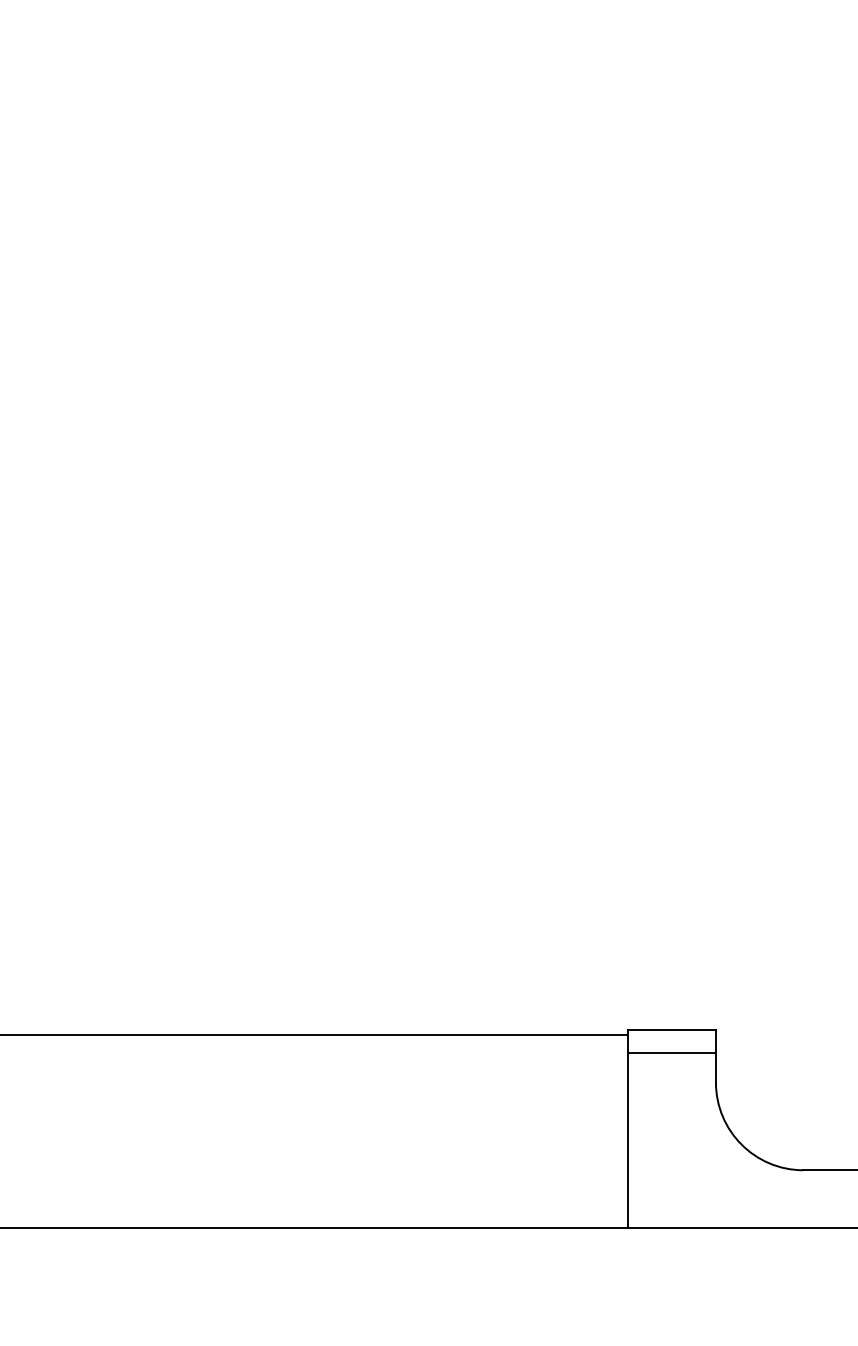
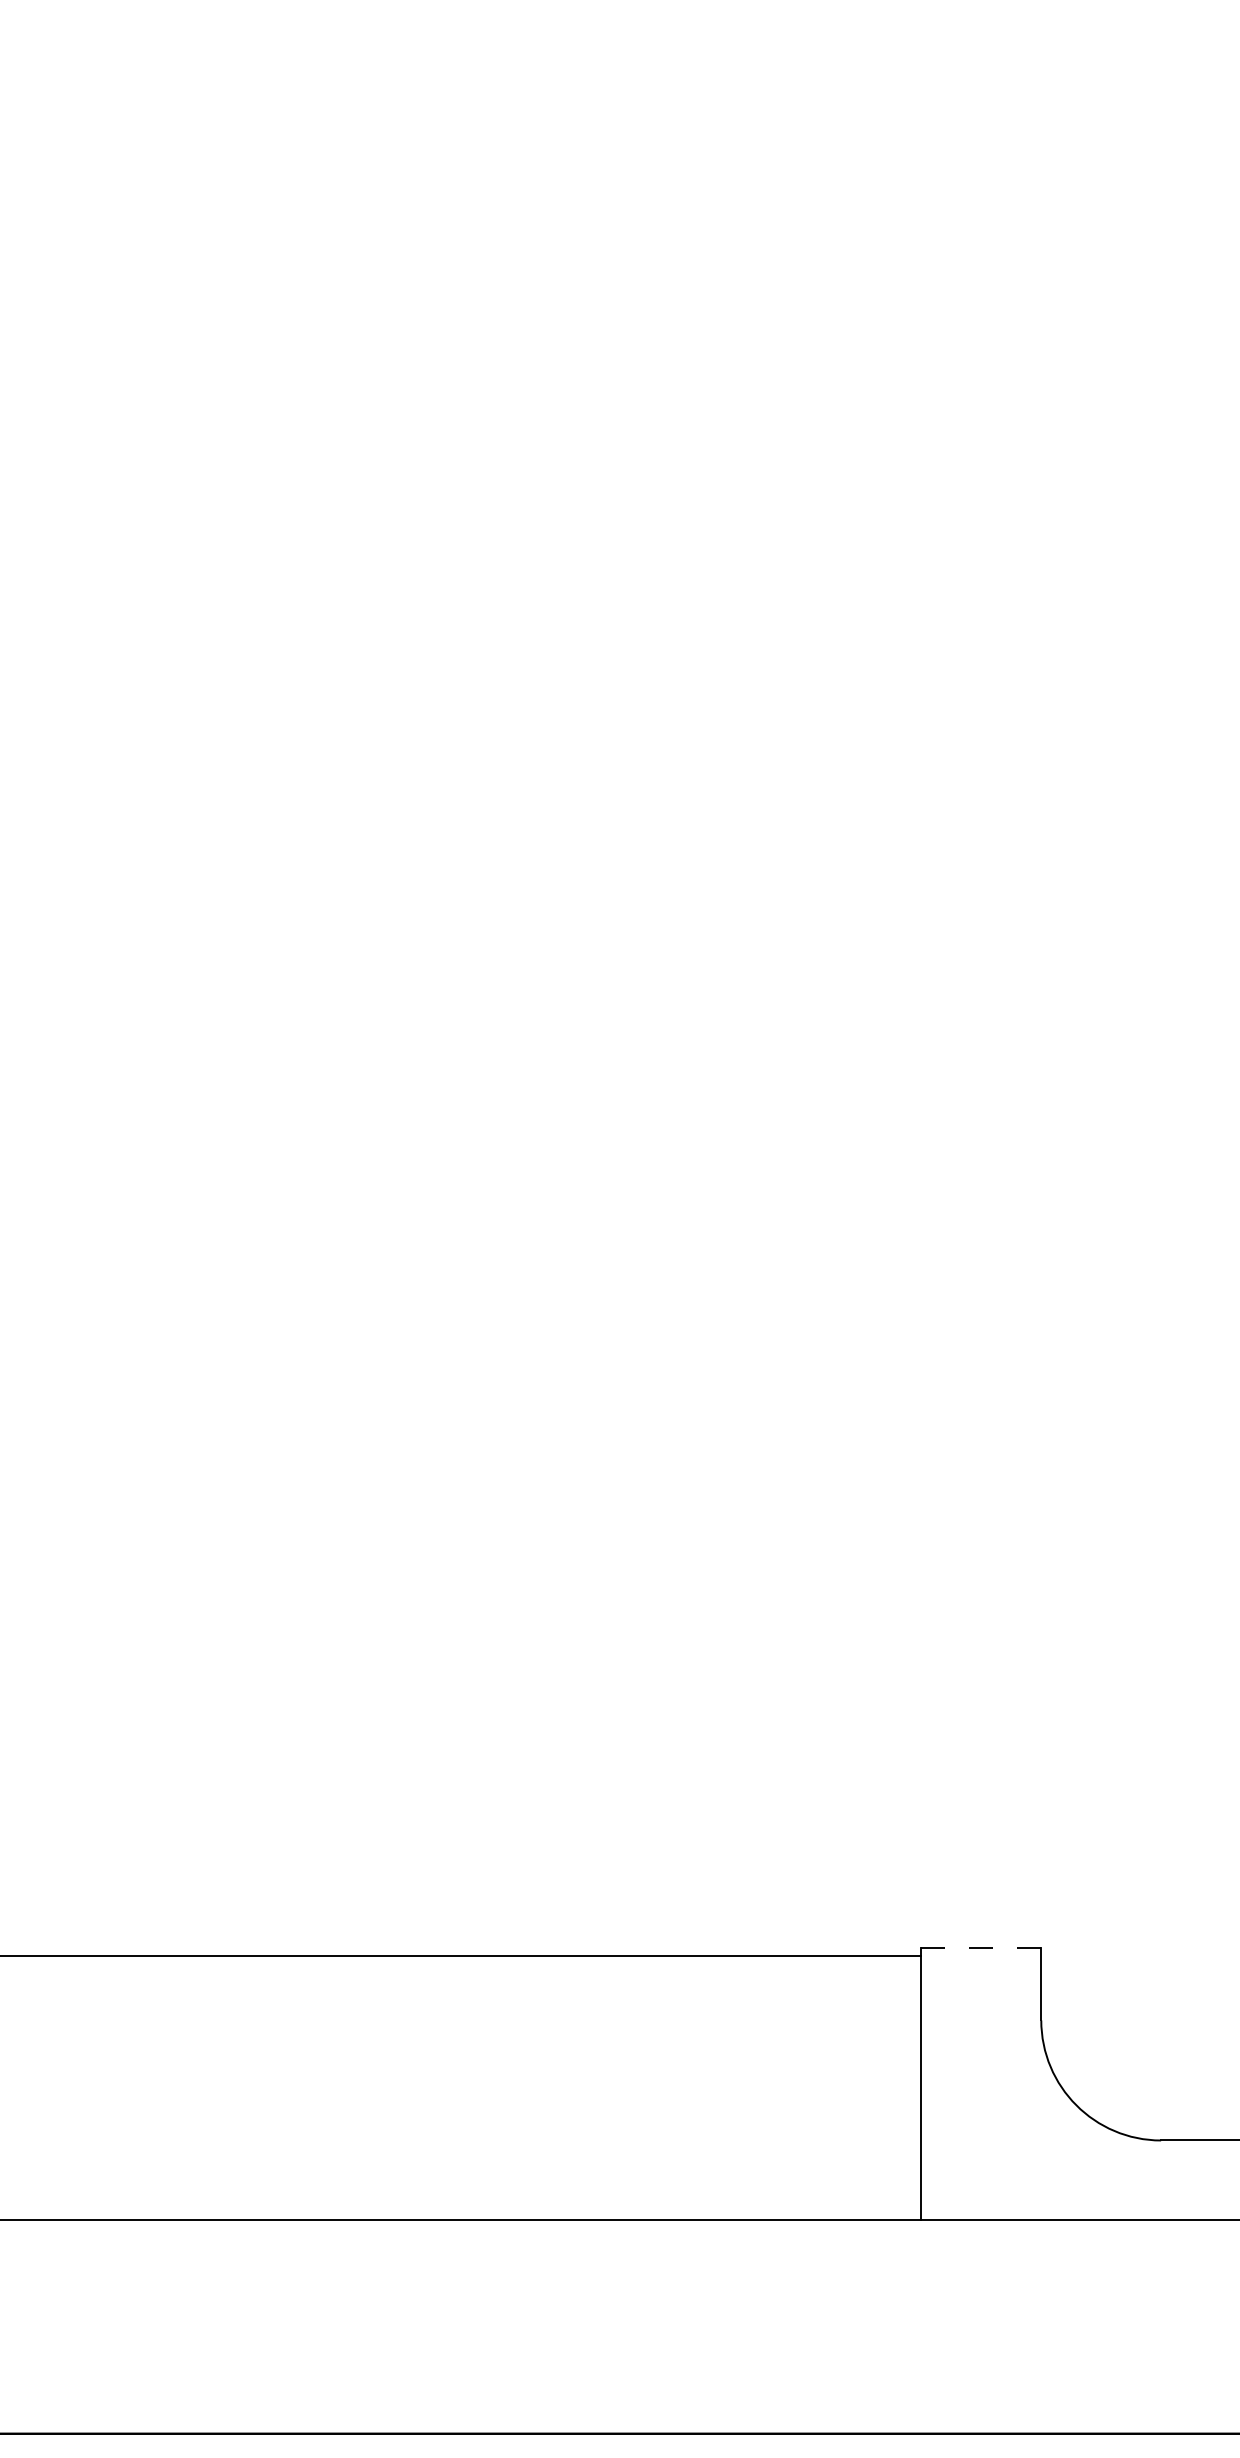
line: (671, 1030) -> (980, 1948), solid -> dashed
line: (671, 1052) -> (980, 1979), removed

